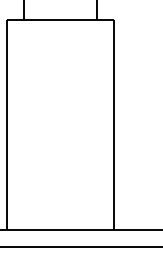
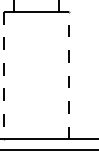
line: (7, 124) -> (4, 75), solid -> dashed
line: (114, 124) -> (69, 75), solid -> dashed

